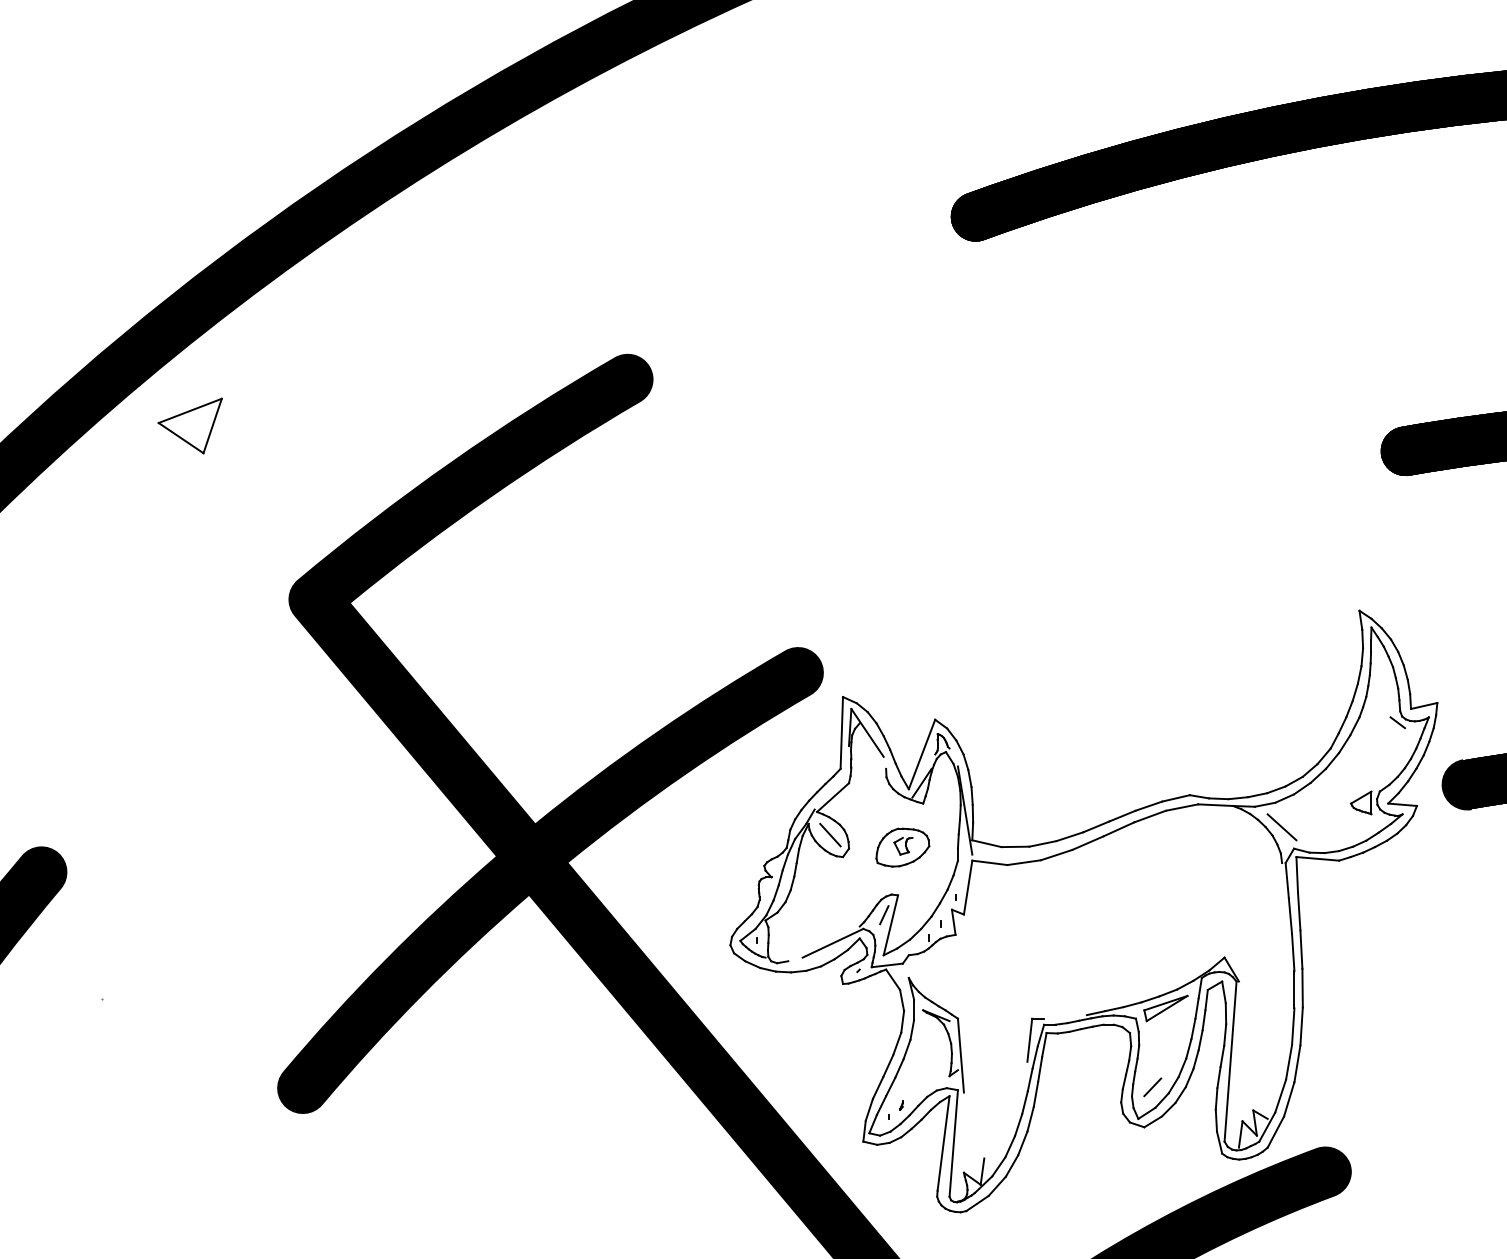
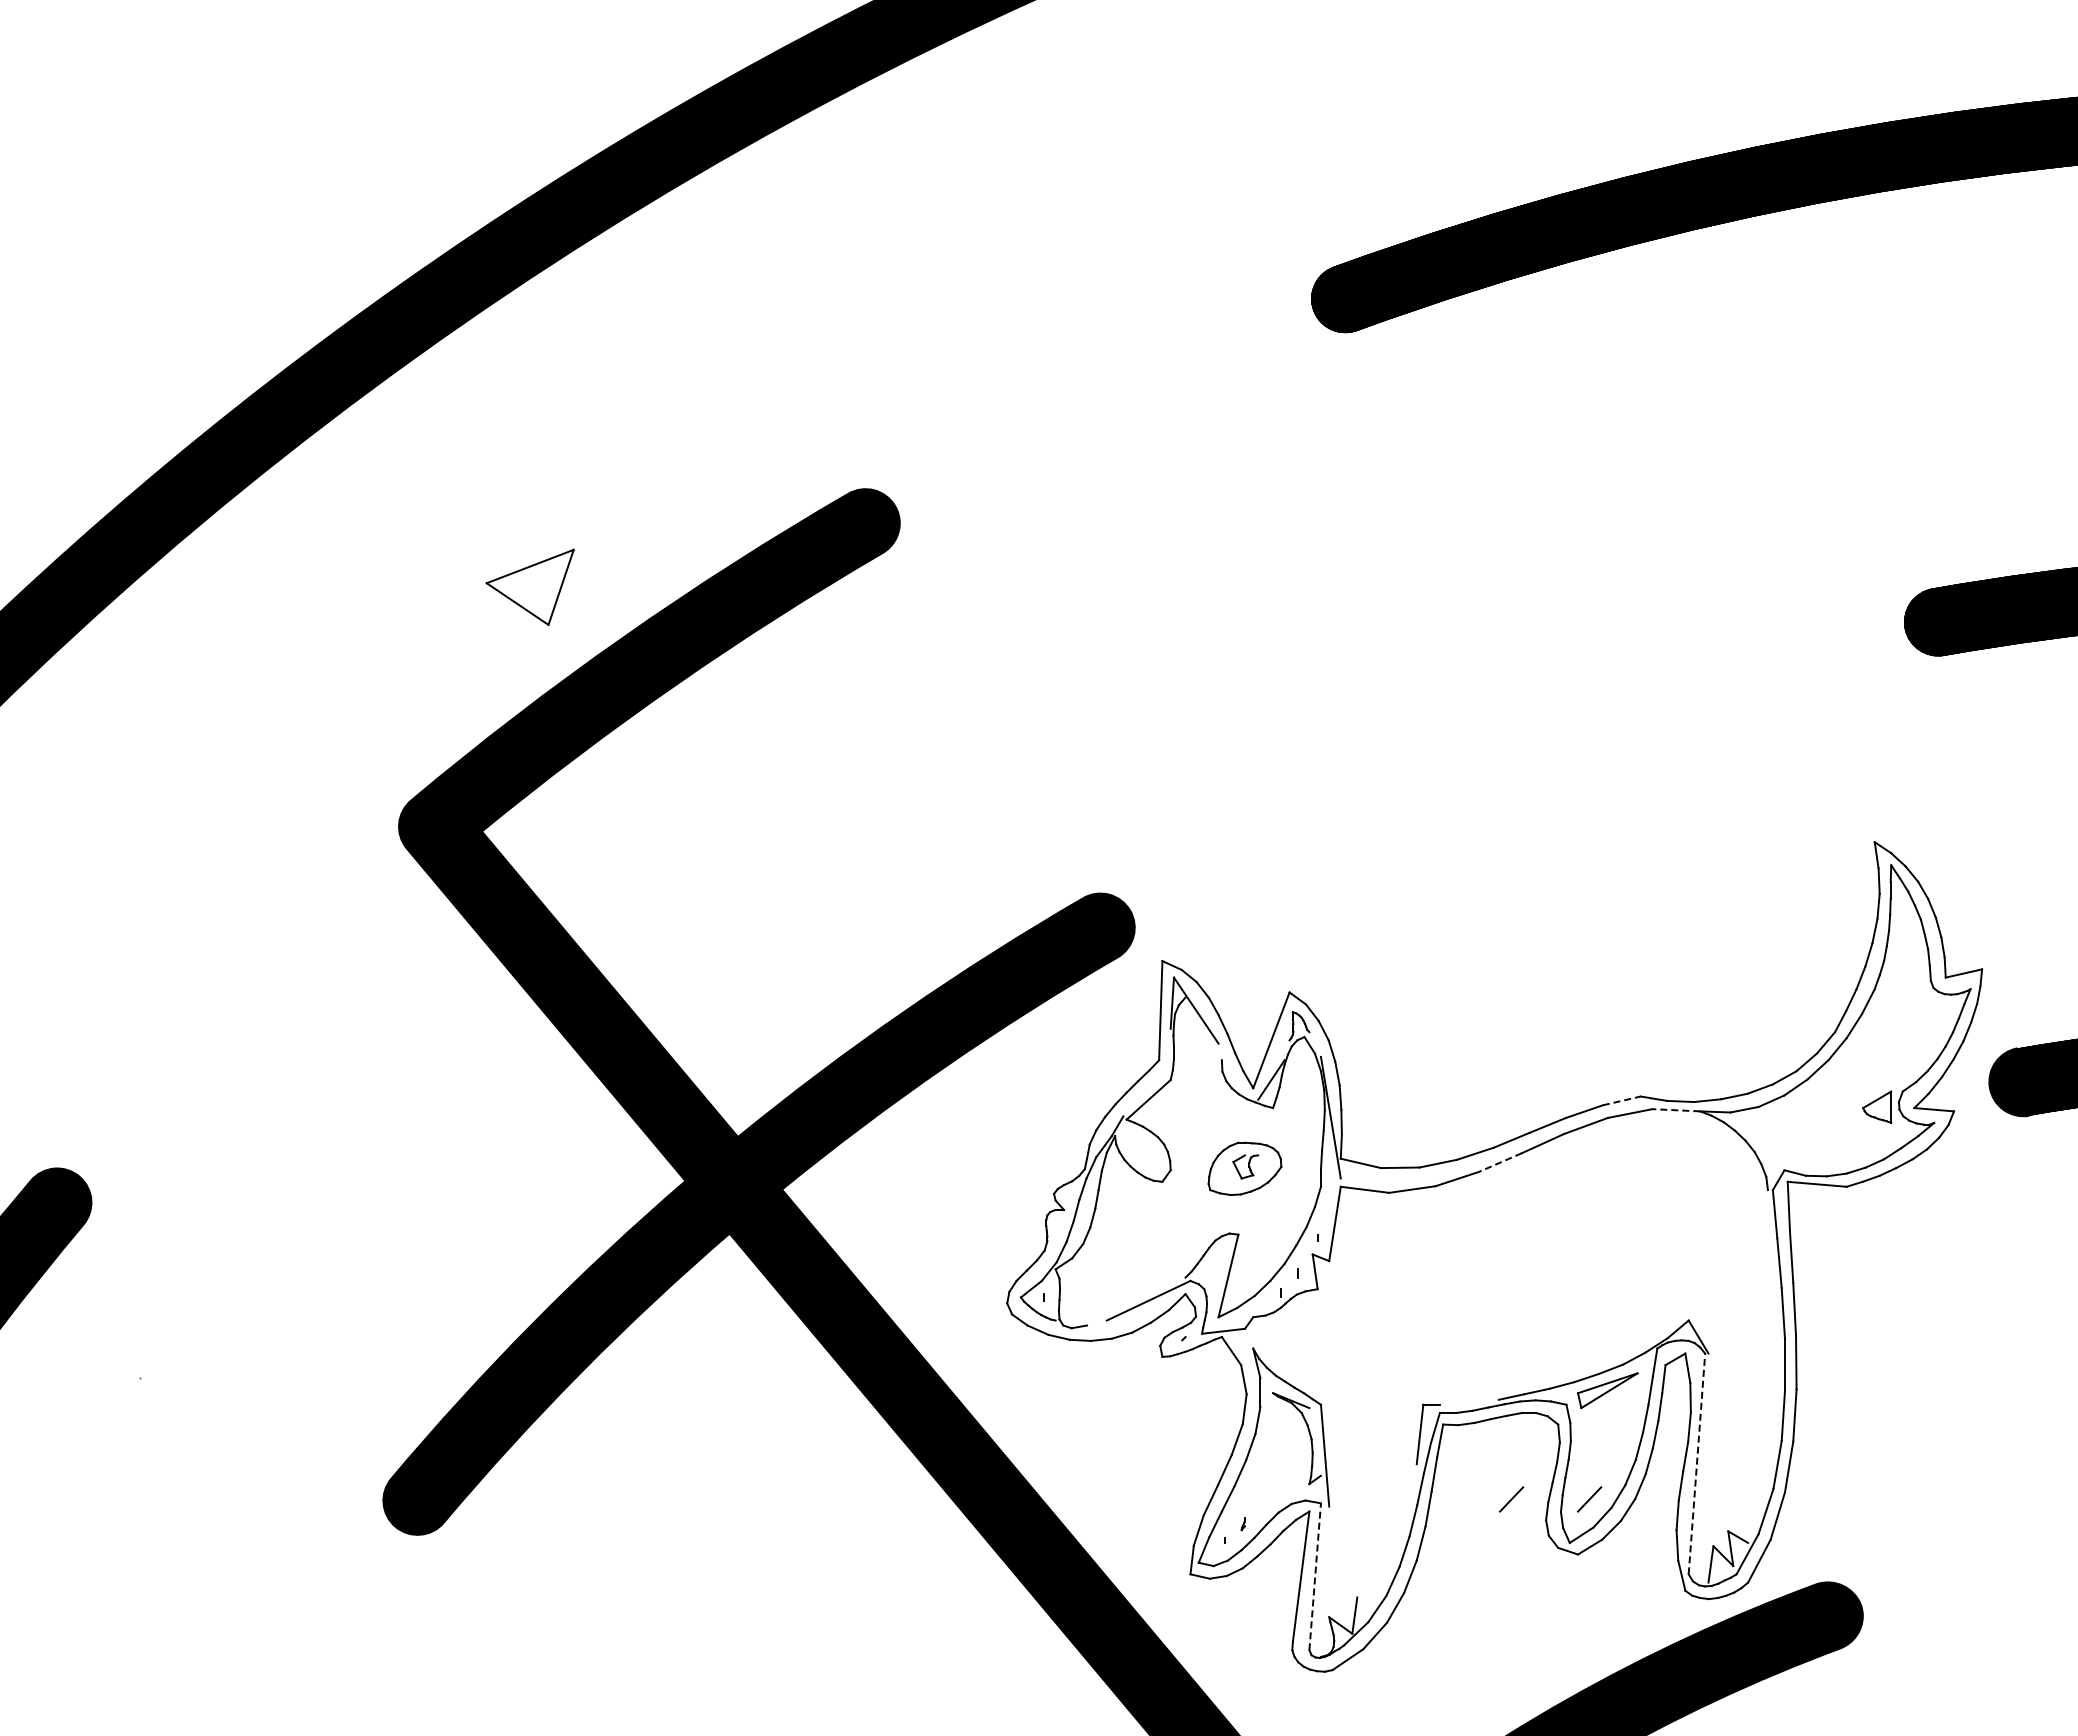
part: (189, 425) -> (529, 586), moved
line: (1397, 722) -> (1927, 996), removed
line: (1176, 798) -> (1622, 1100), solid -> dashed
line: (1215, 805) -> (1676, 1110), solid -> dashed
line: (1281, 827) -> (1767, 1140), removed
line: (830, 835) -> (1145, 1151), removed
line: (1087, 843) -> (1499, 1162), solid -> dashed
line: (884, 914) -> (1219, 1261), removed
line: (1230, 1061) -> (1696, 1463), solid -> dashed
line: (1096, 1087) -> (1511, 1499), added
line: (953, 1143) -> (1315, 1576), solid -> dashed

